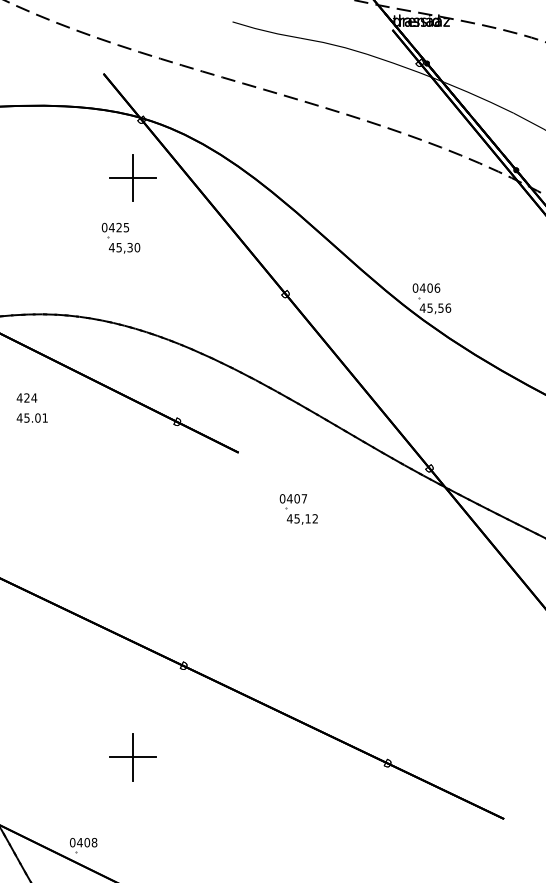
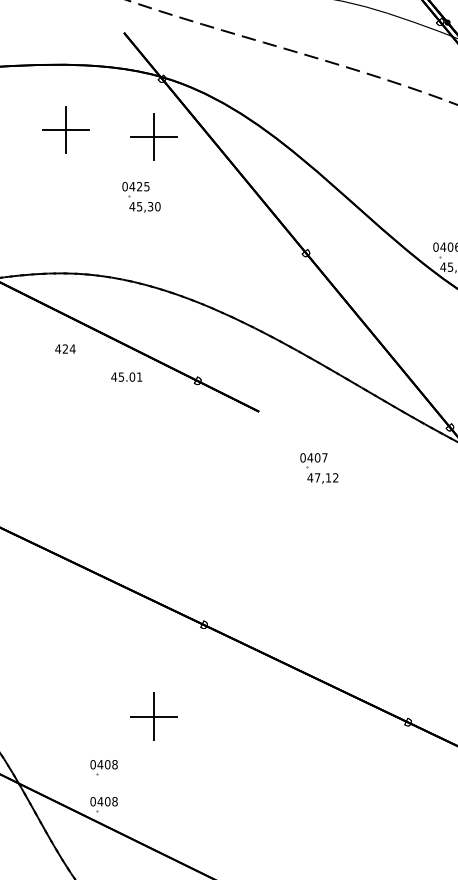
part: (44, 170) -> (64, 129), added
text: (26, 397) -> (64, 348), moved
text: (31, 417) -> (125, 376), moved
text: (296, 518) -> (316, 477), 45,12 -> 47,12
part: (83, 808) -> (103, 767), added

